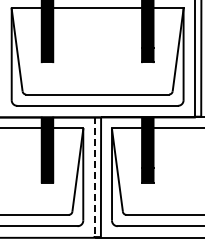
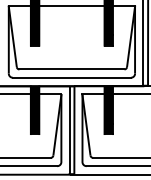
line: (94, 177) -> (69, 130), dashed -> solid

